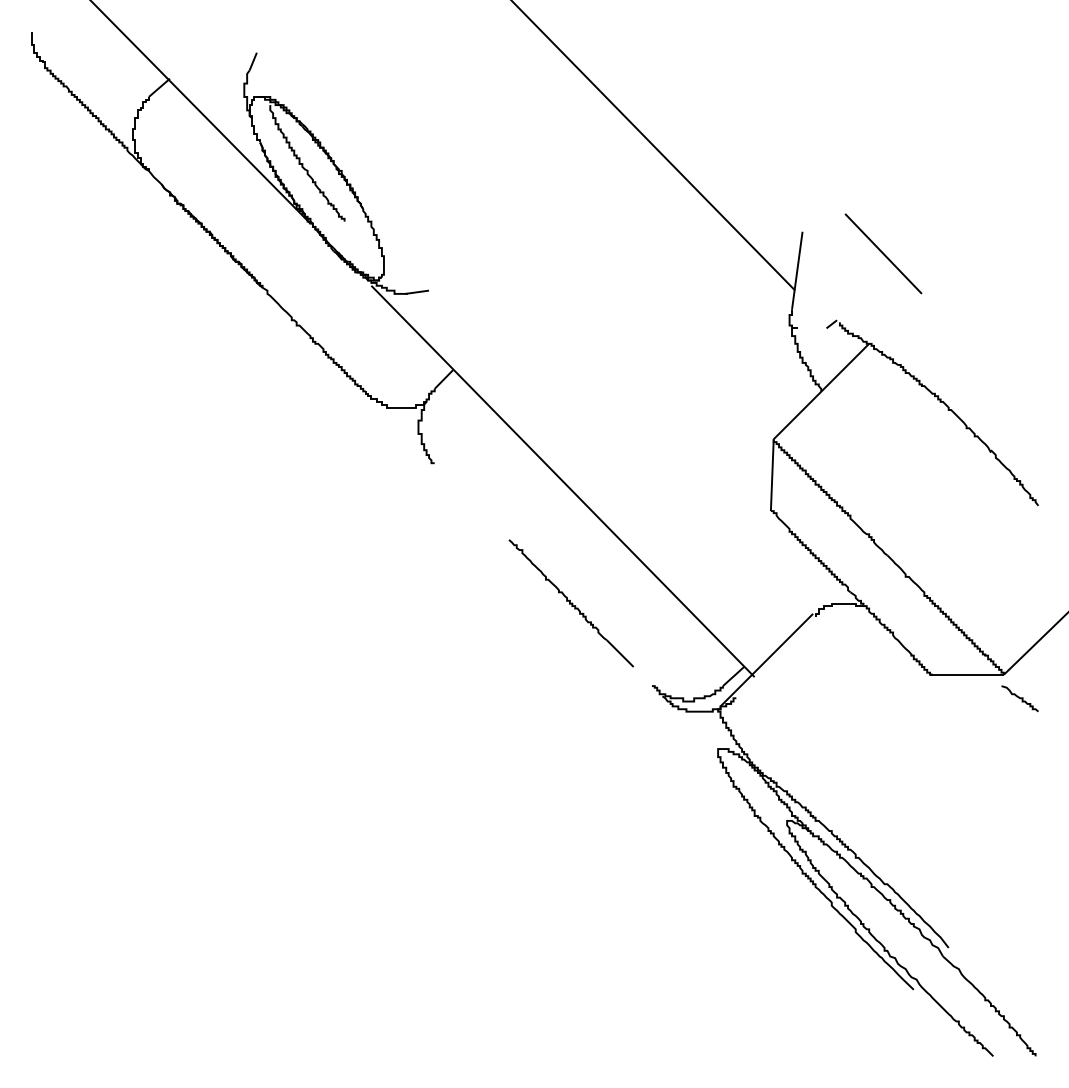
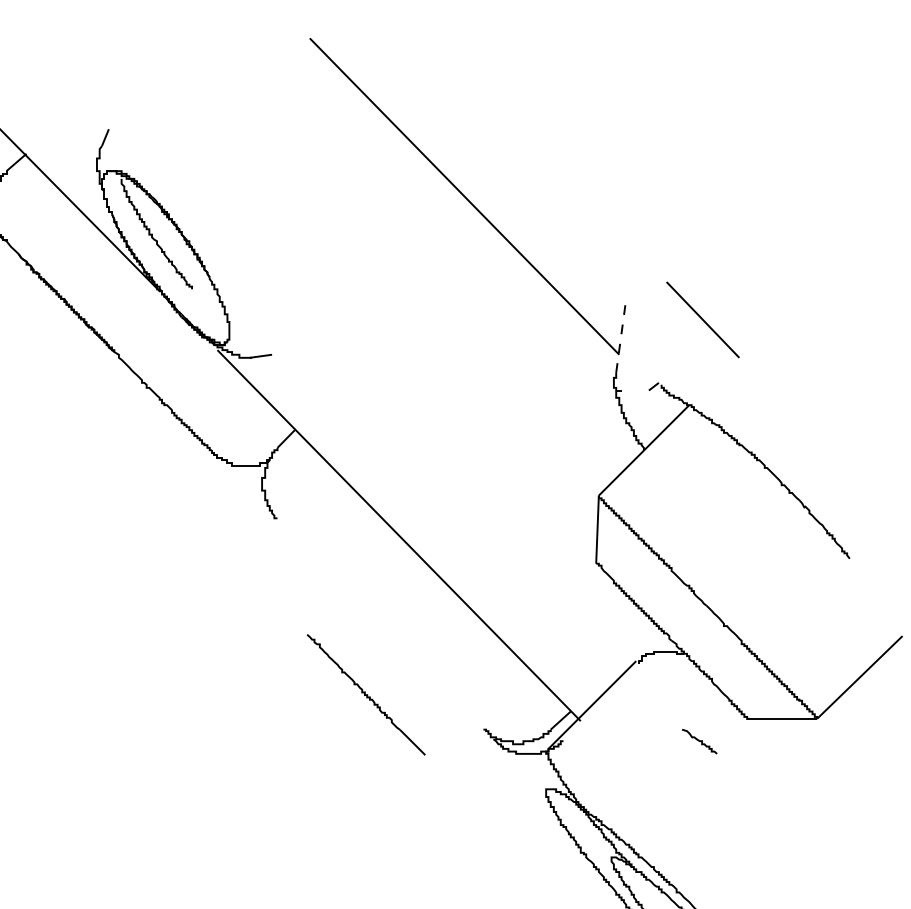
line: (797, 270) -> (621, 335), solid -> dashed
part: (571, 603) -> (366, 694), moved
curve: (1019, 698) -> (699, 741), moved

